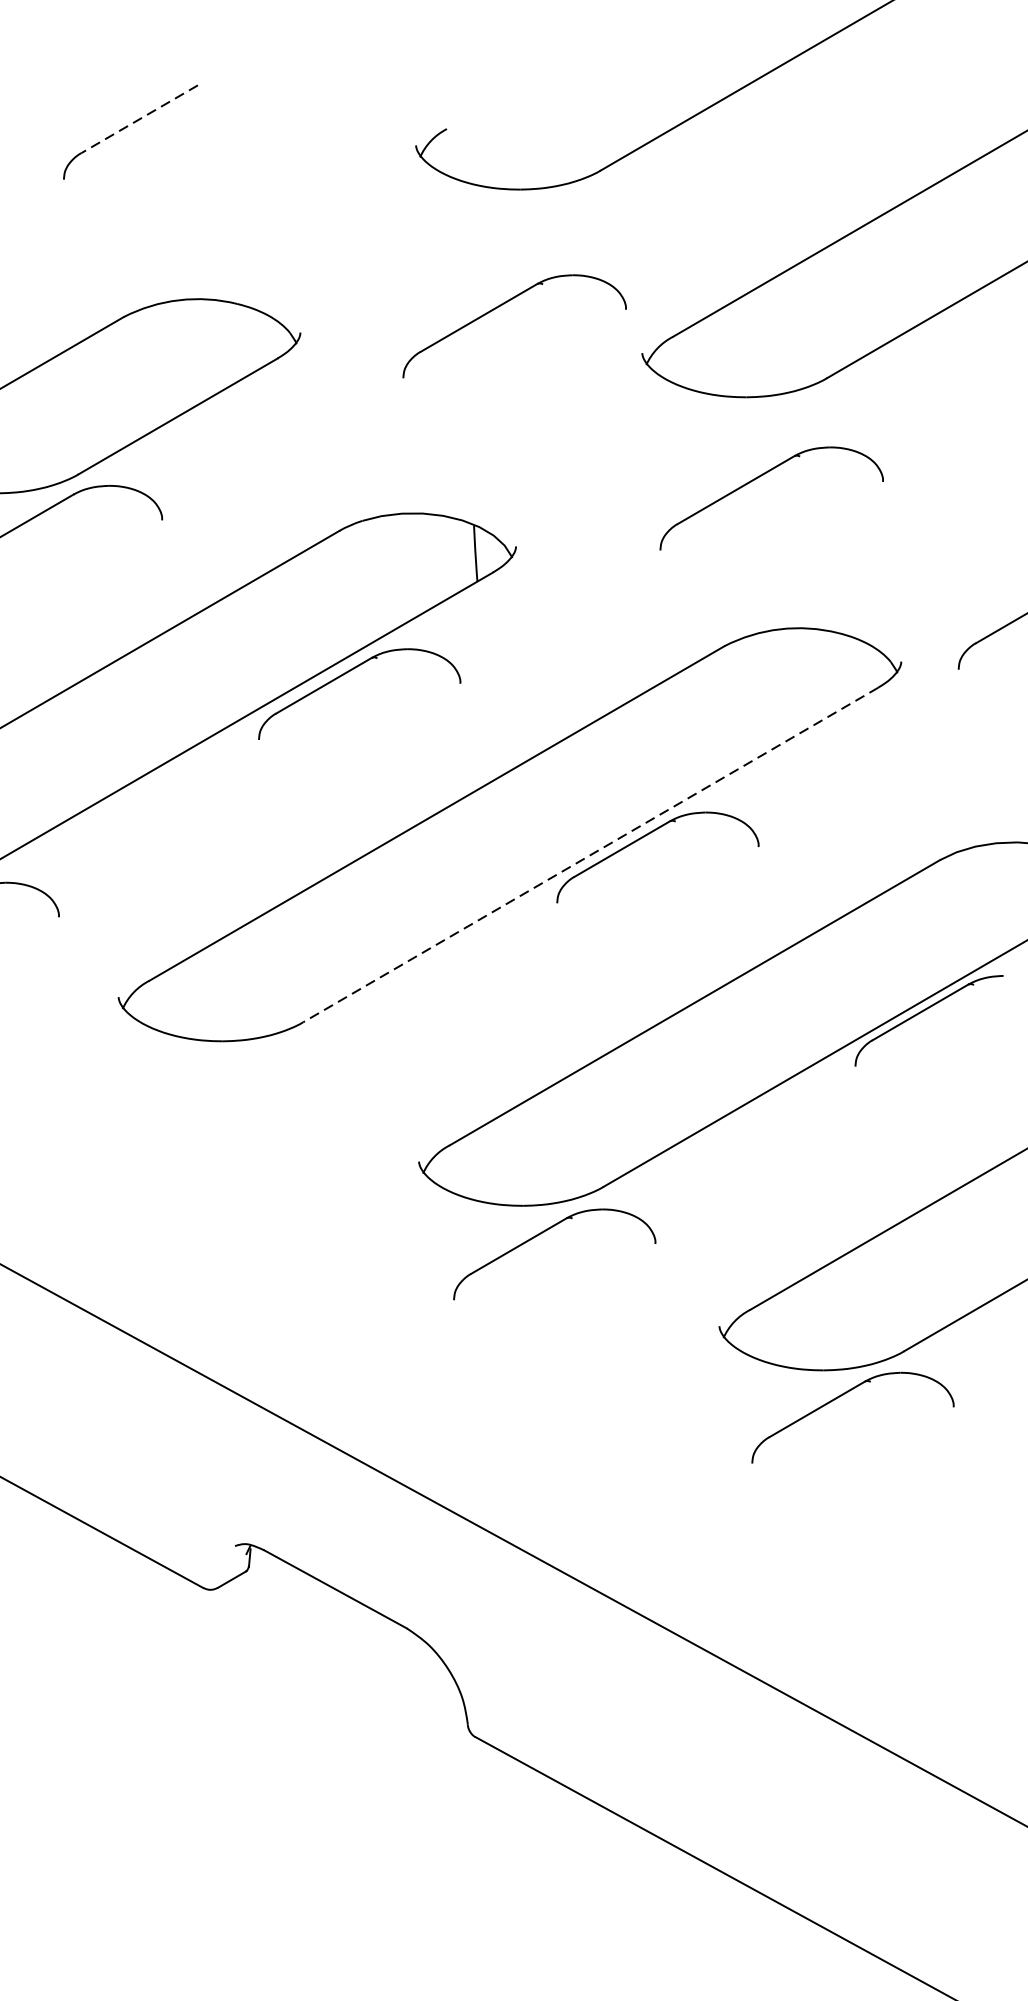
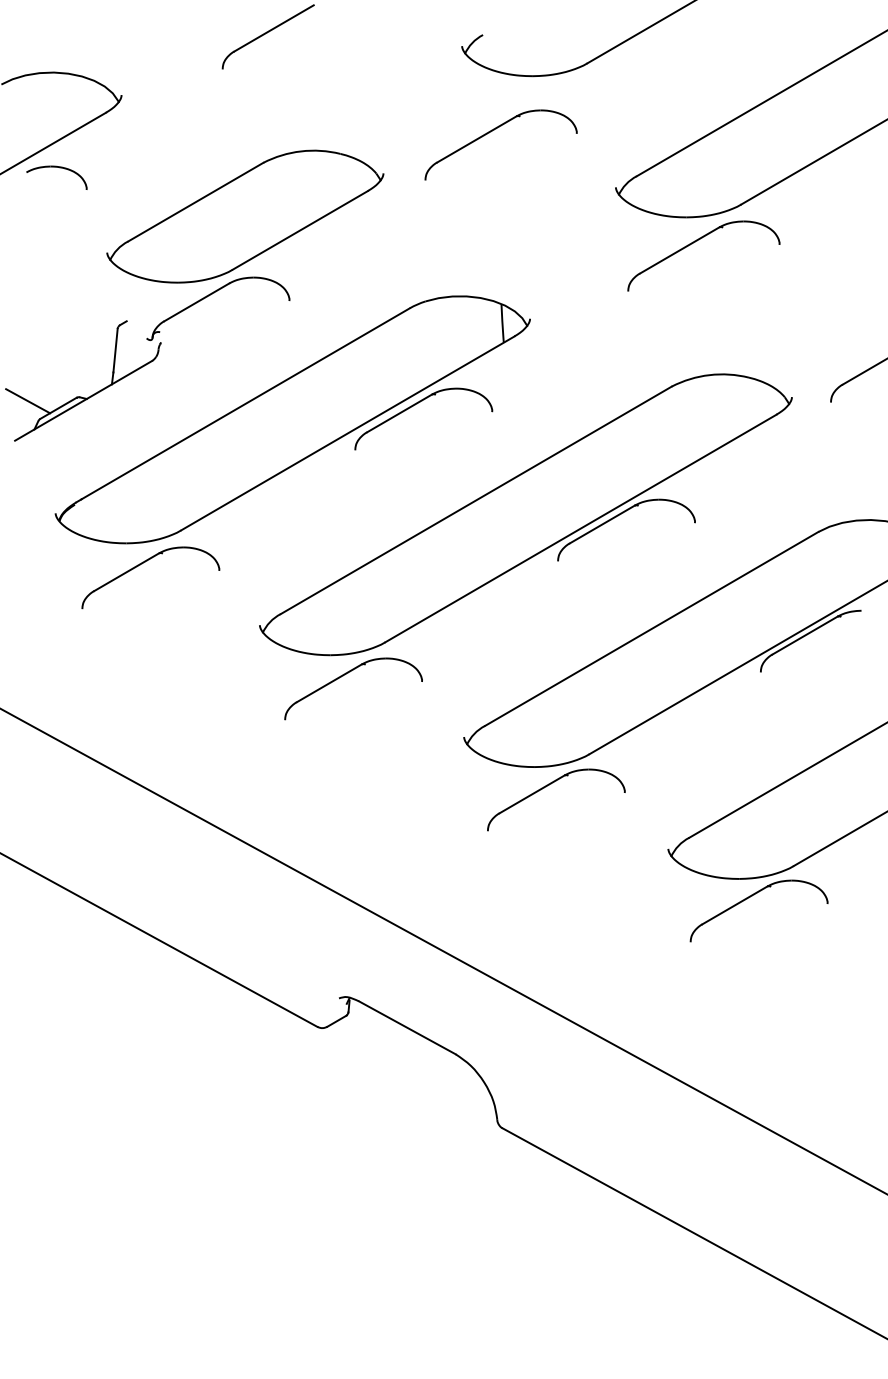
line: (140, 119) -> (274, 28), dashed -> solid
part: (504, 304) -> (494, 130), moved
part: (762, 476) -> (697, 241), moved
line: (590, 854) -> (580, 528), dashed -> solid
part: (241, 1072) -> (343, 676), added

